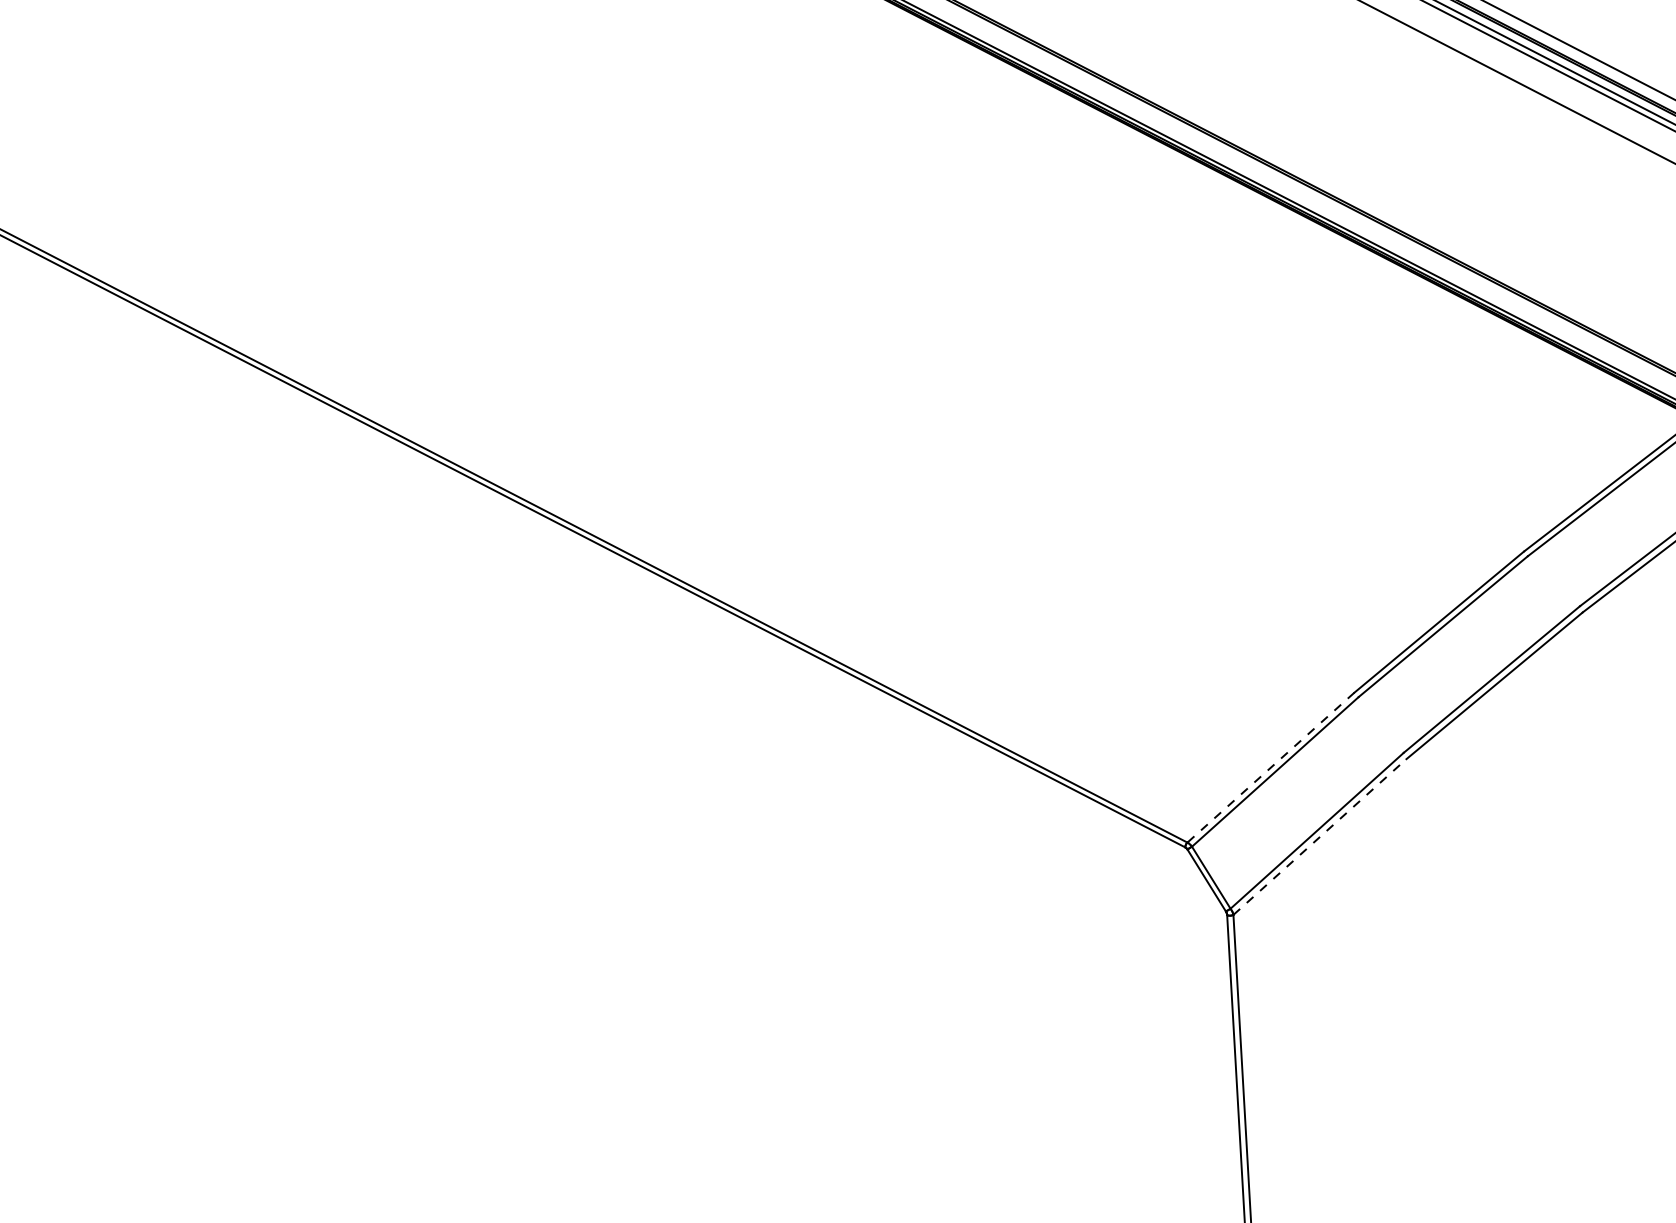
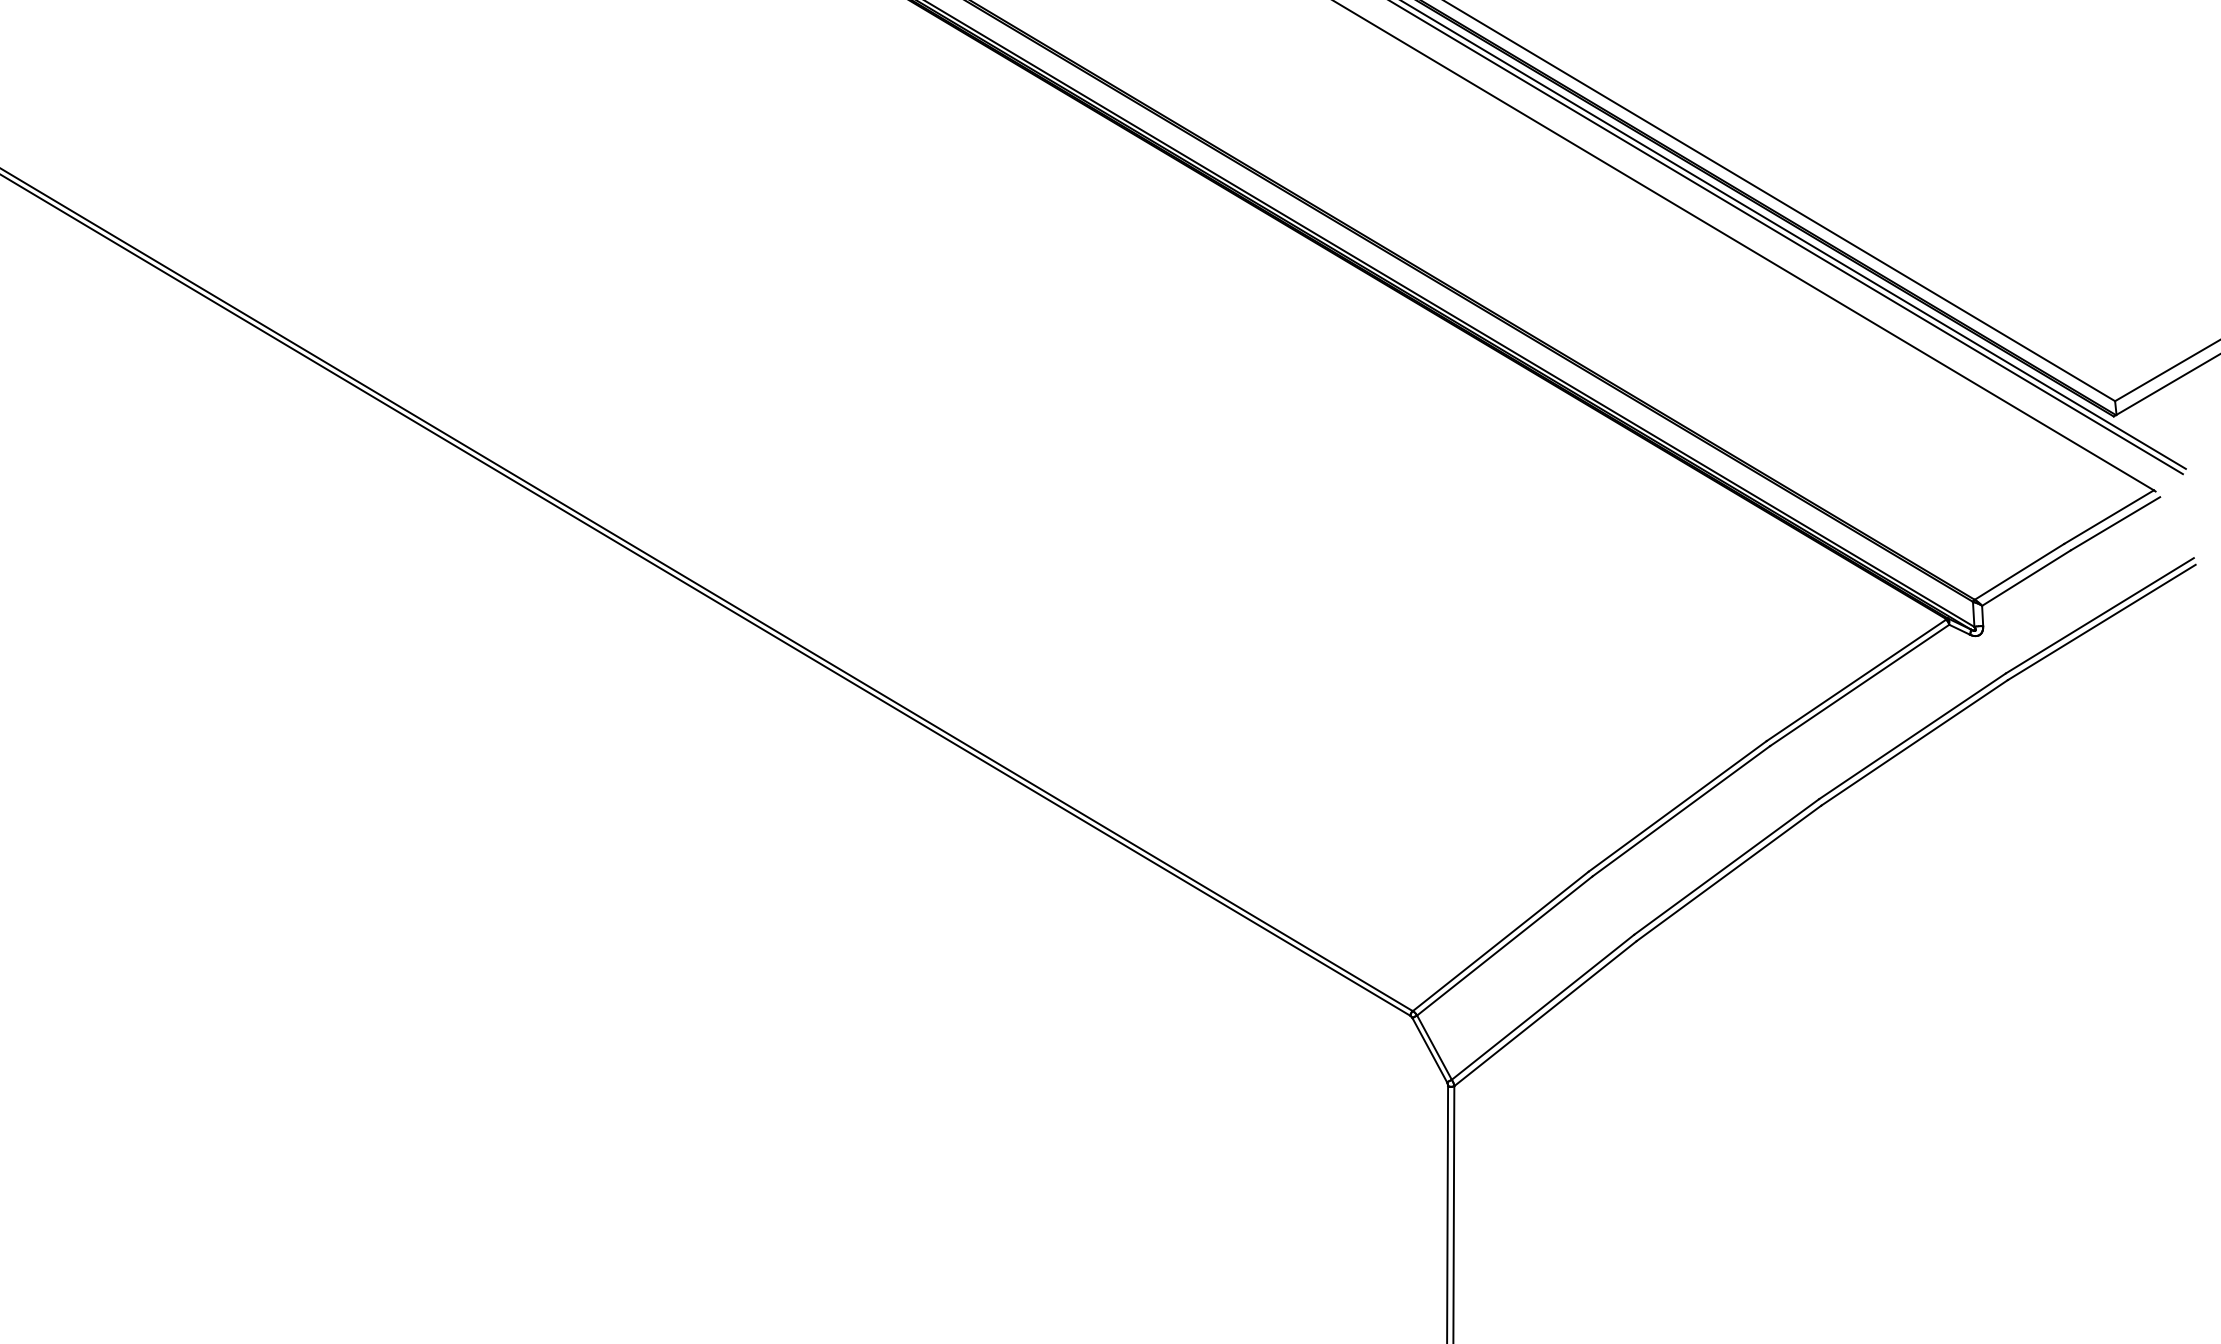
line: (1270, 767) -> (1500, 941), dashed -> solid
line: (1319, 836) -> (1545, 1013), dashed -> solid

